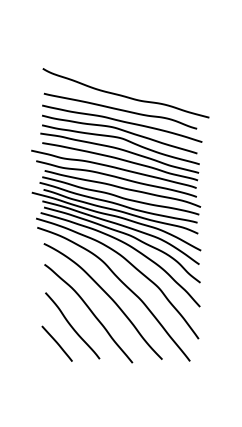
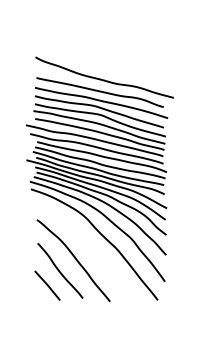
curve: (107, 296) -> (89, 246), removed

